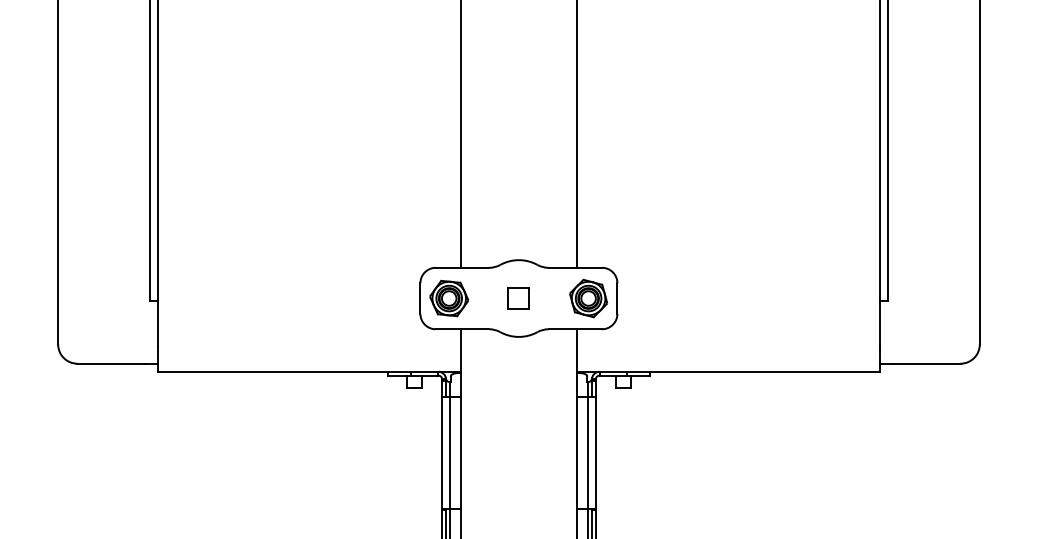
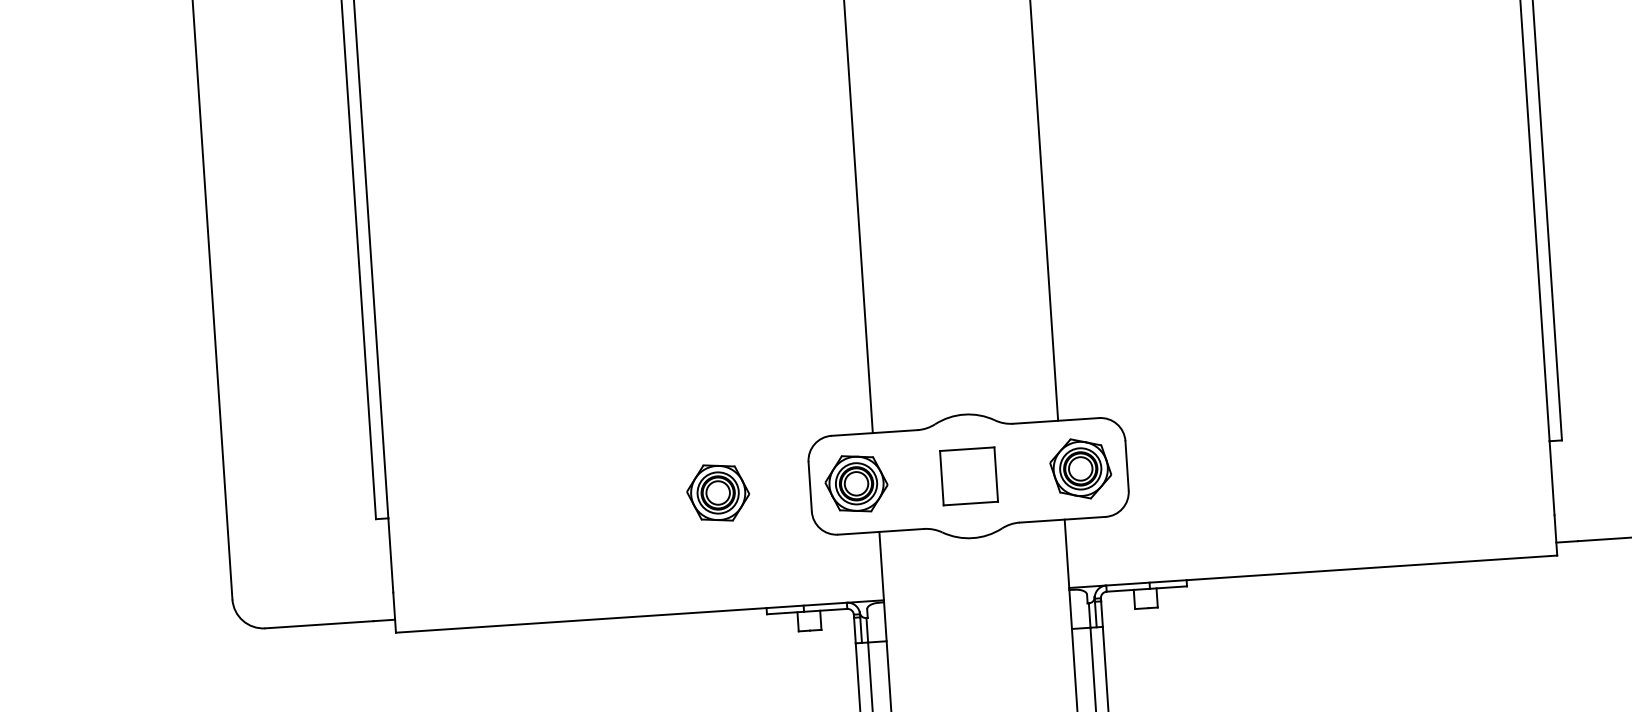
part: (363, 298) -> (718, 492), added
part: (518, 298) -> (967, 476), size x1.6

